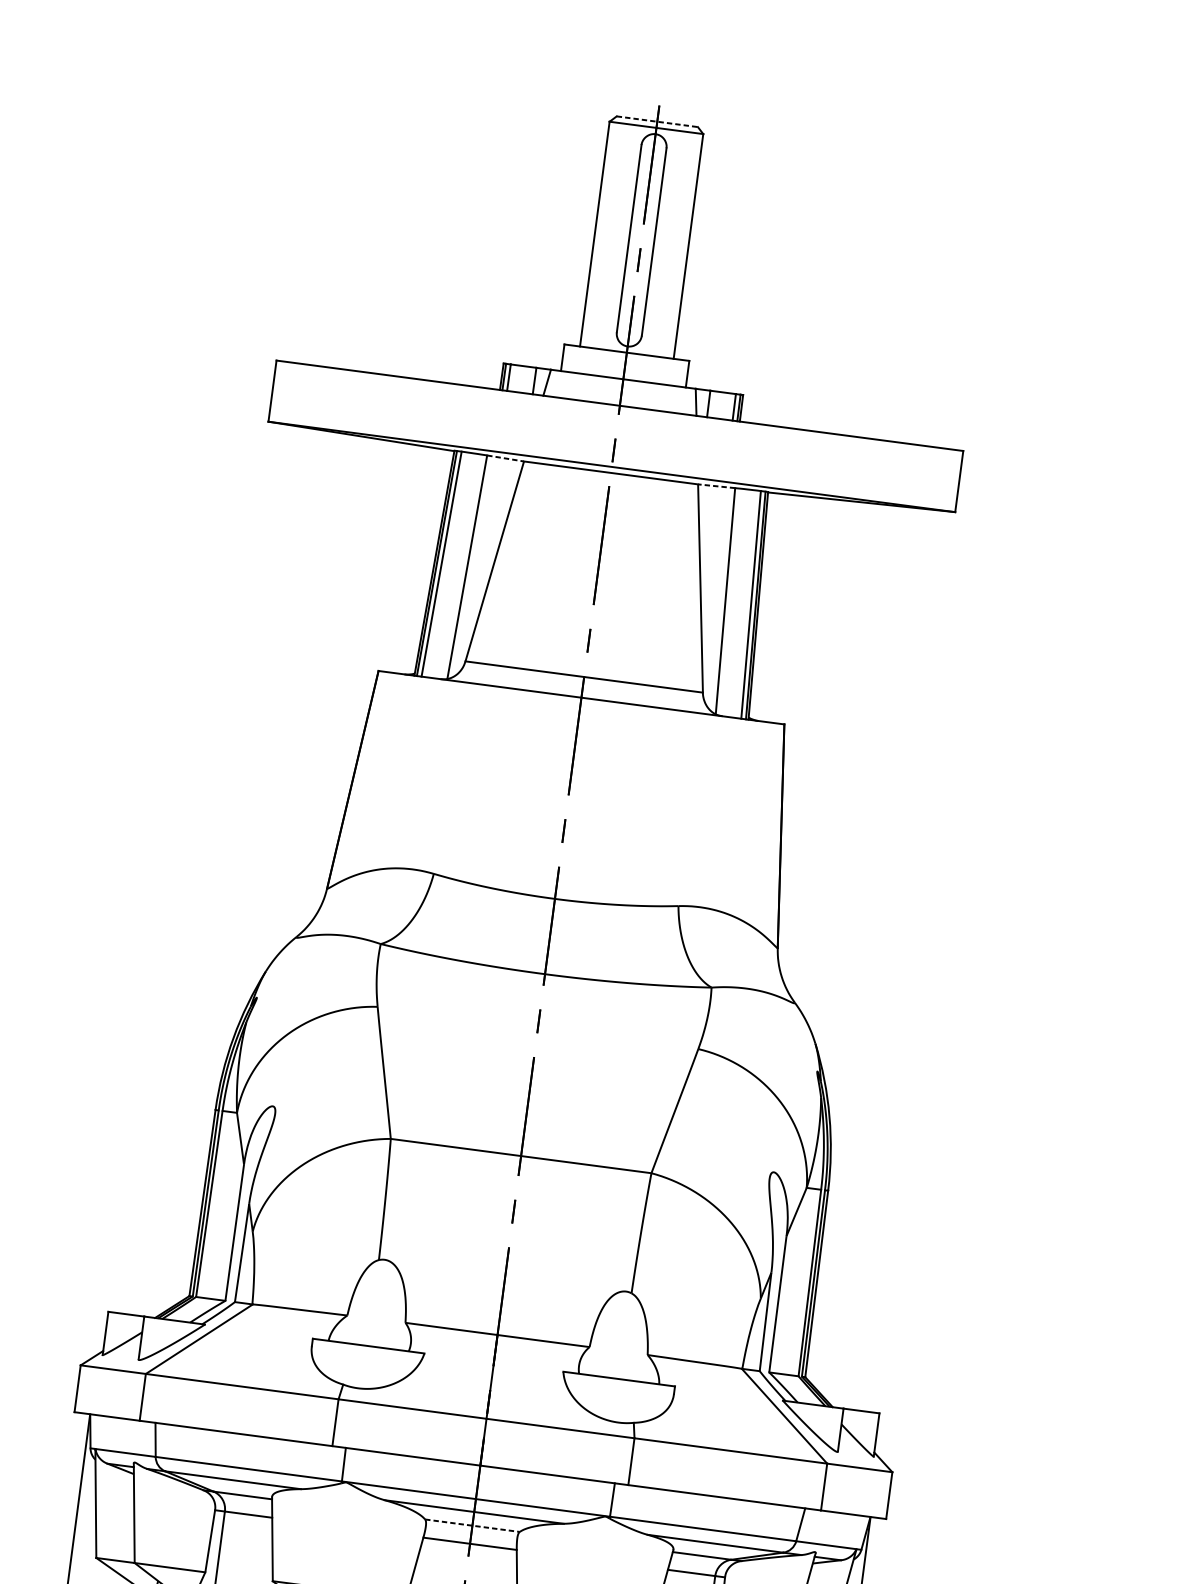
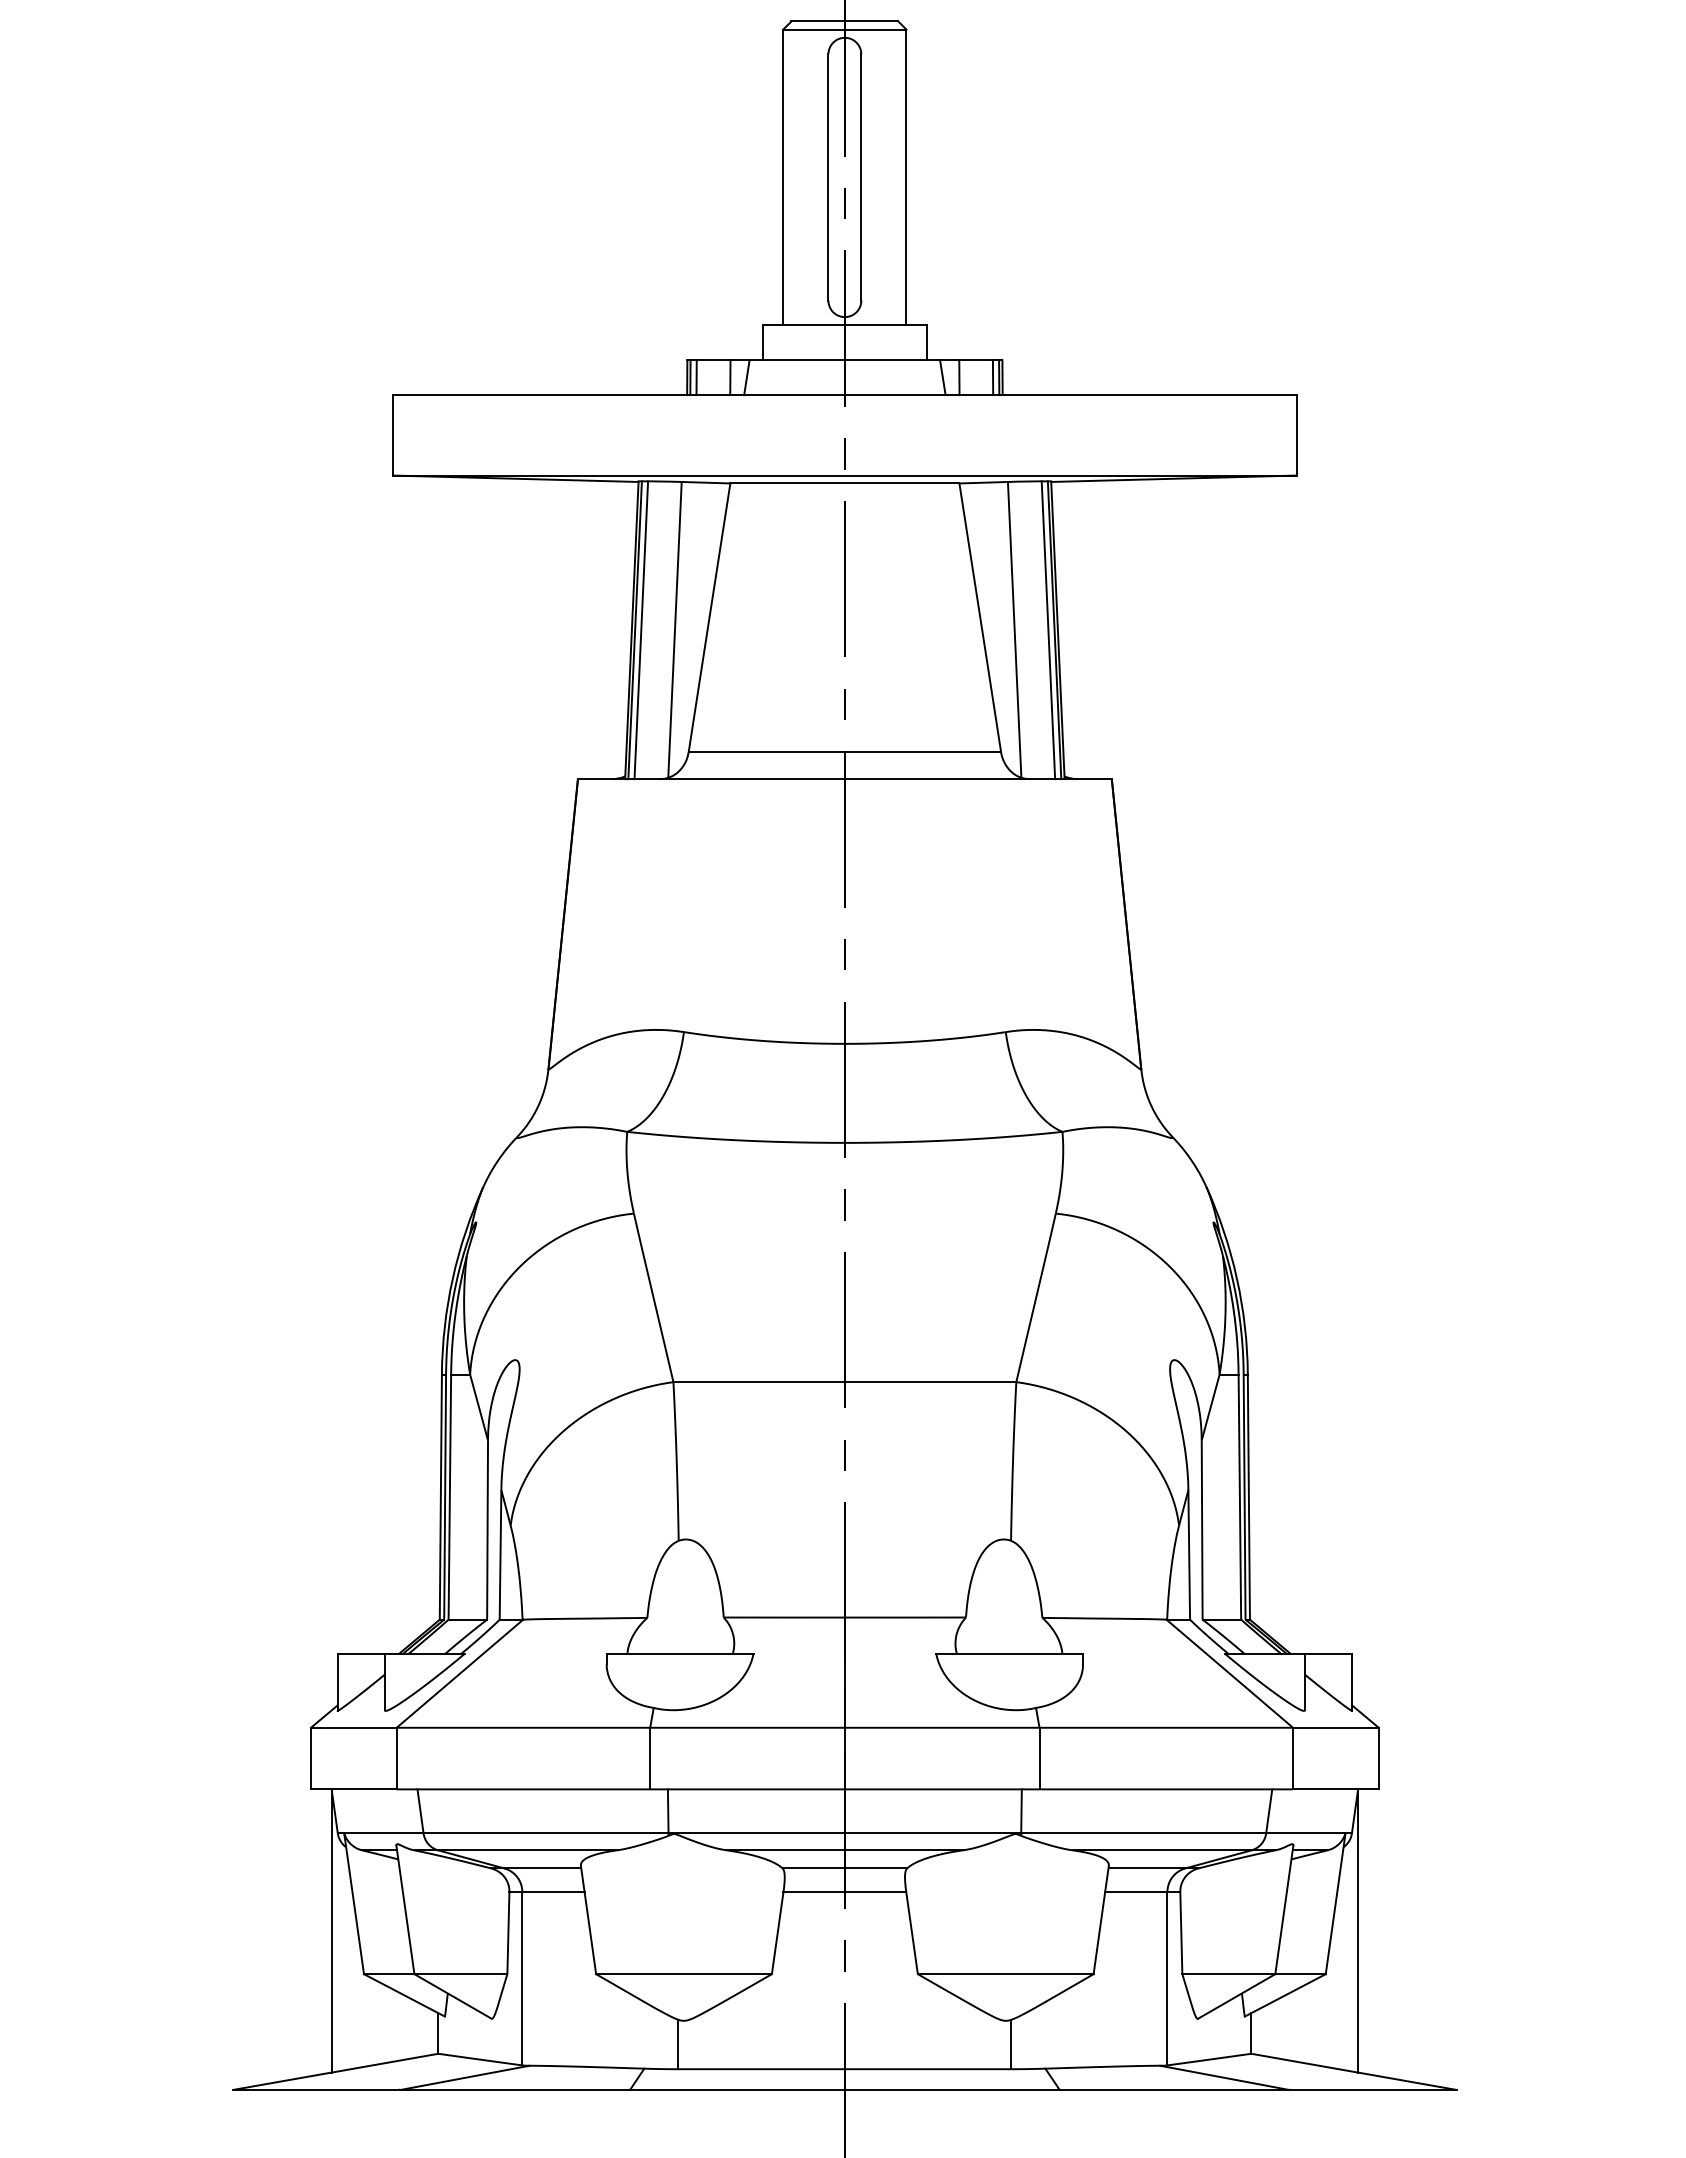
line: (657, 121) -> (845, 21), dashed -> solid
line: (505, 458) -> (706, 482), dashed -> solid
line: (716, 486) -> (983, 482), dashed -> solid
line: (472, 1525) -> (845, 1868), dashed -> solid

